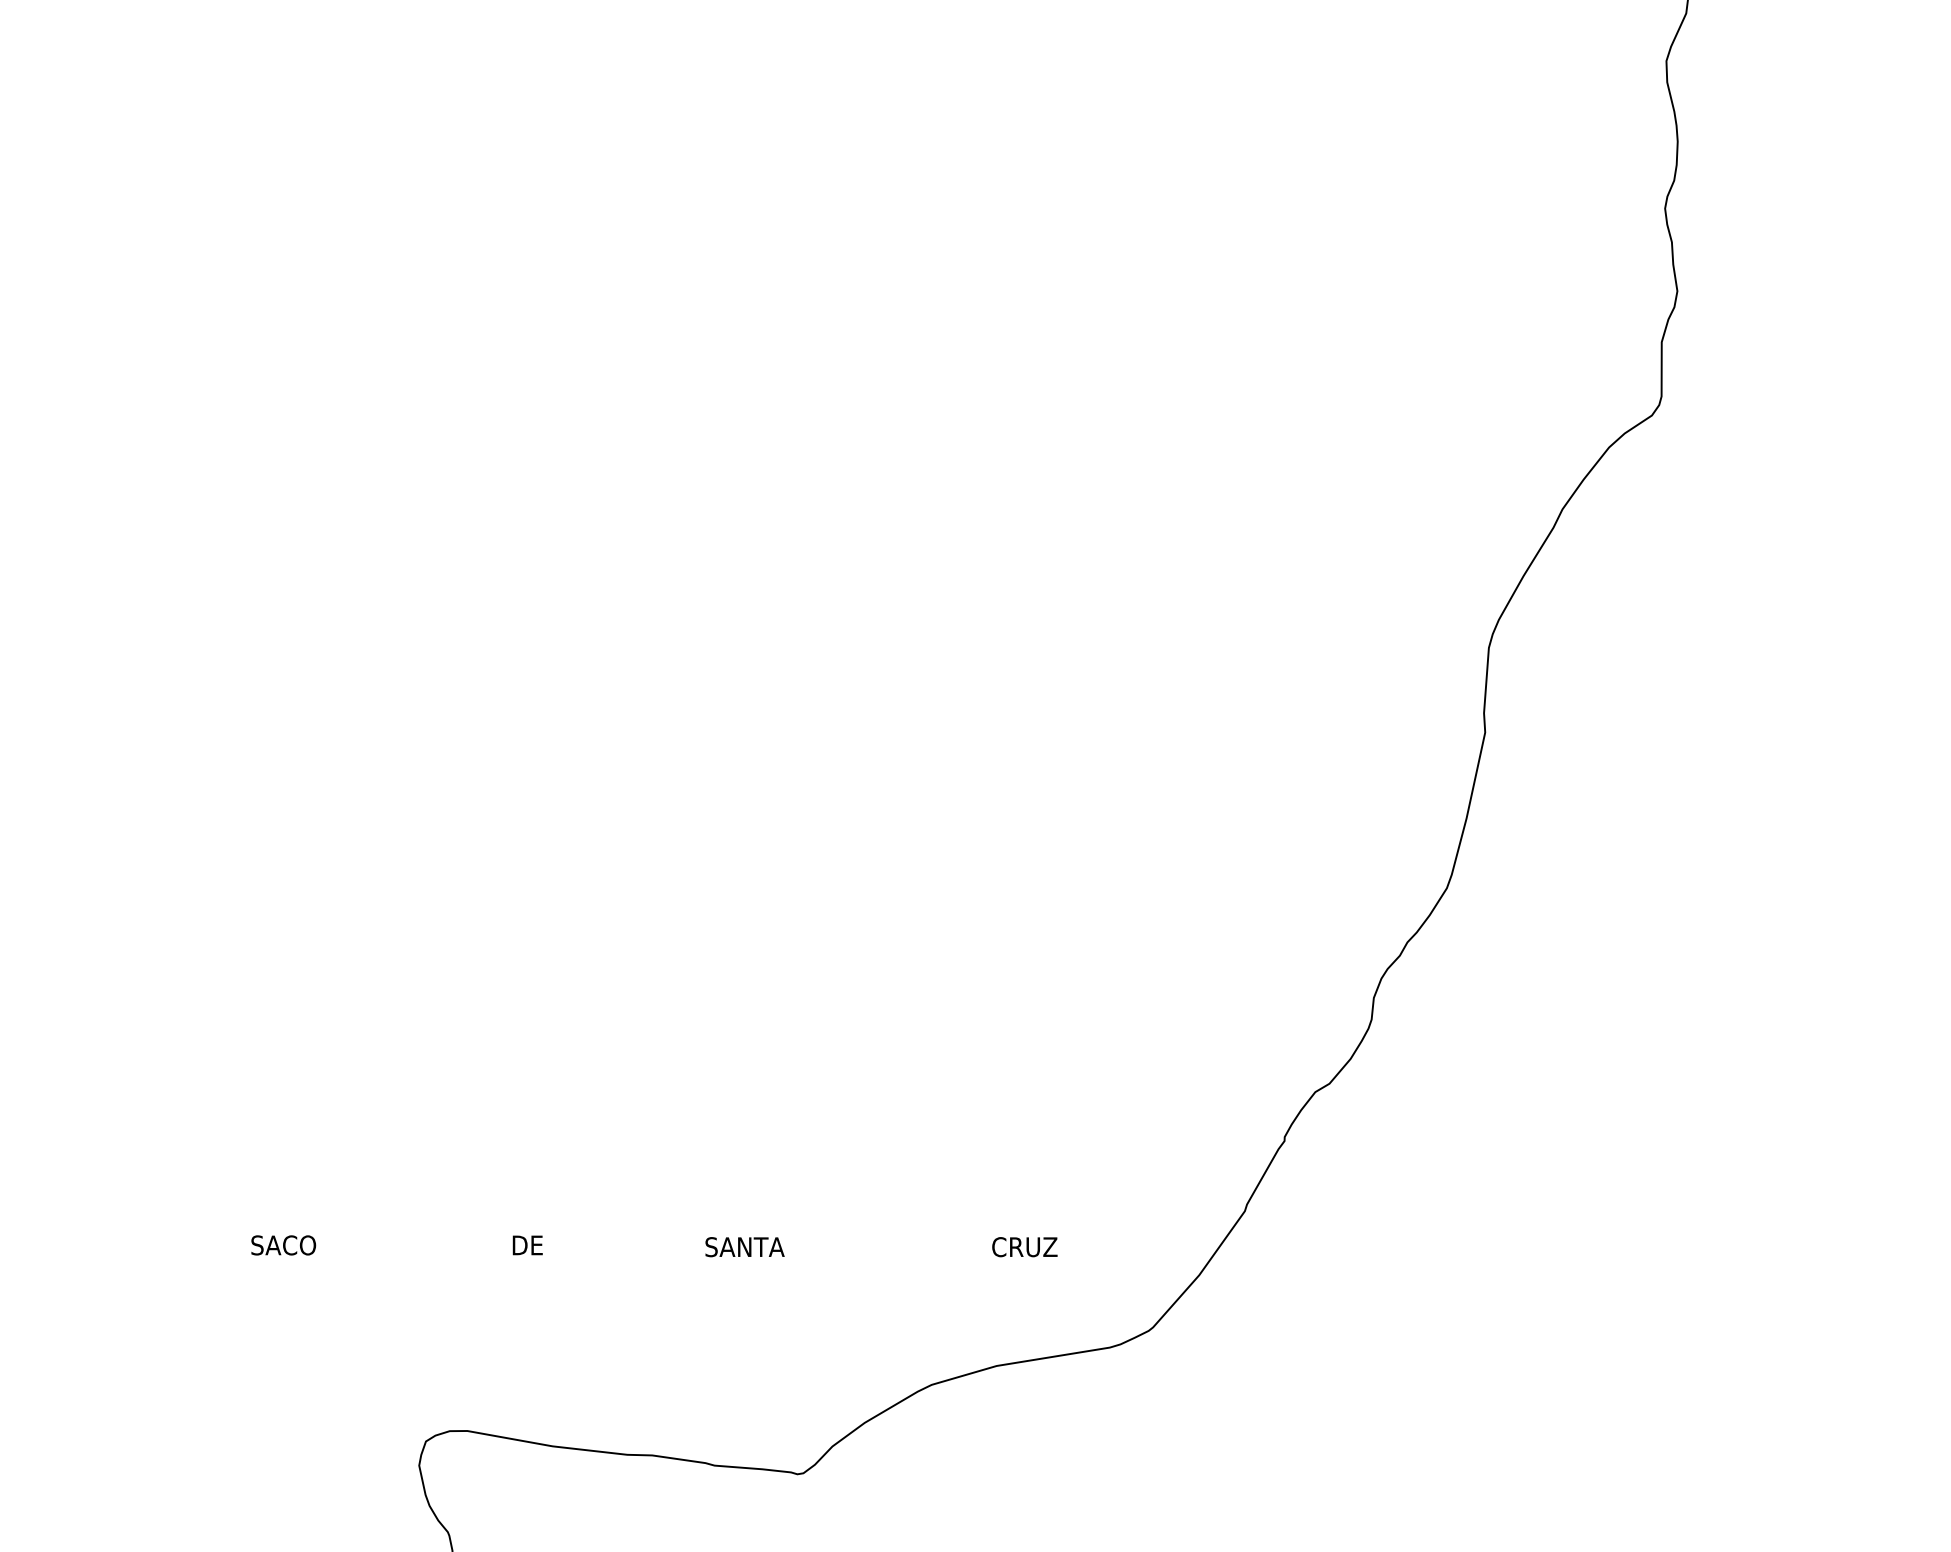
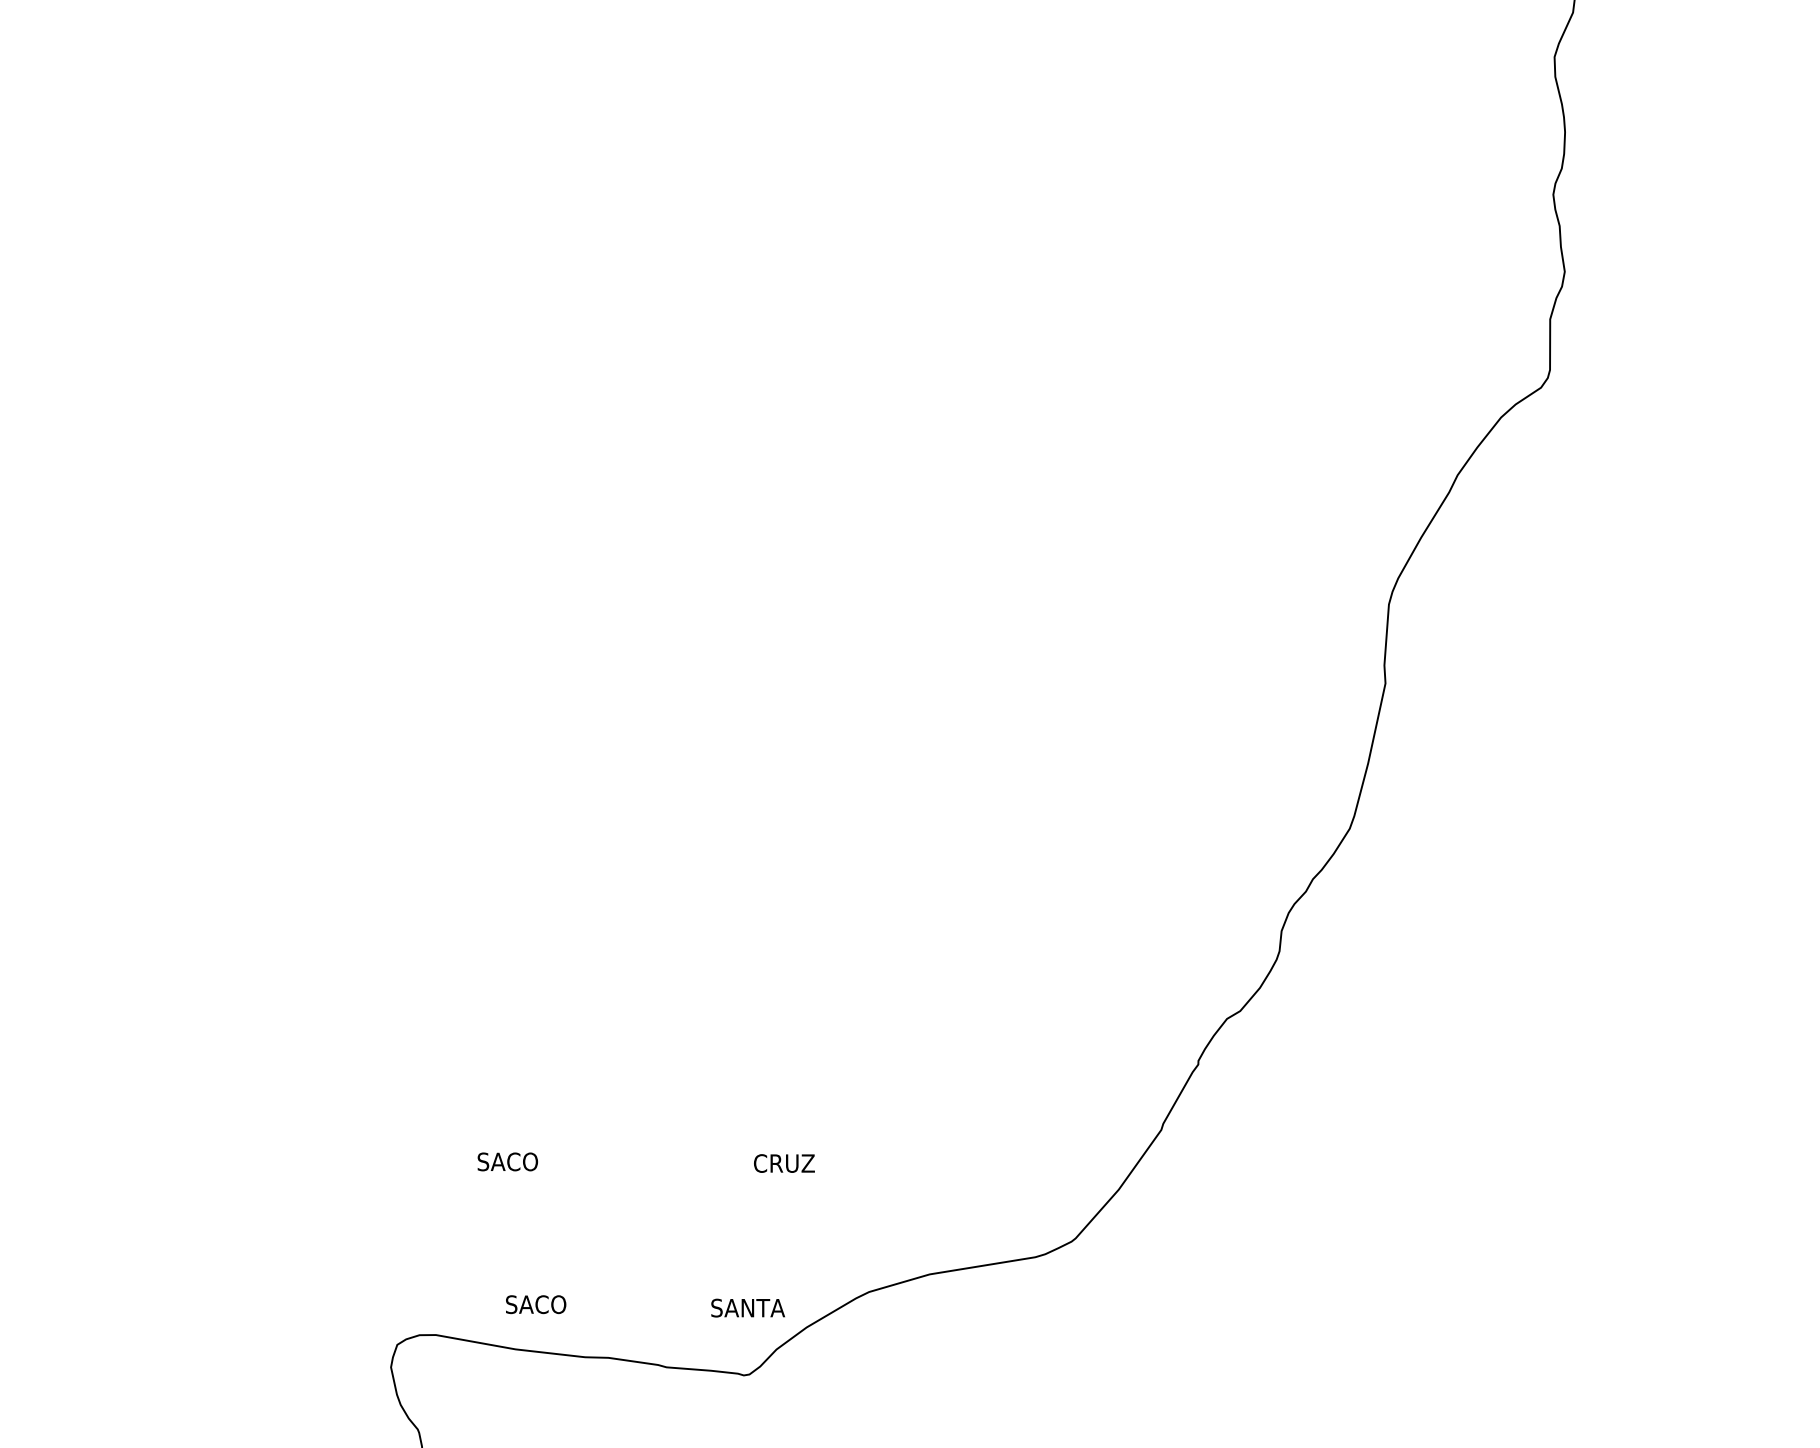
text: (283, 1245) -> (535, 1304), moved
text: (544, 1245) -> (507, 1161), DE -> SACO
text: (744, 1247) -> (747, 1308), moved
text: (1024, 1247) -> (784, 1163), moved

